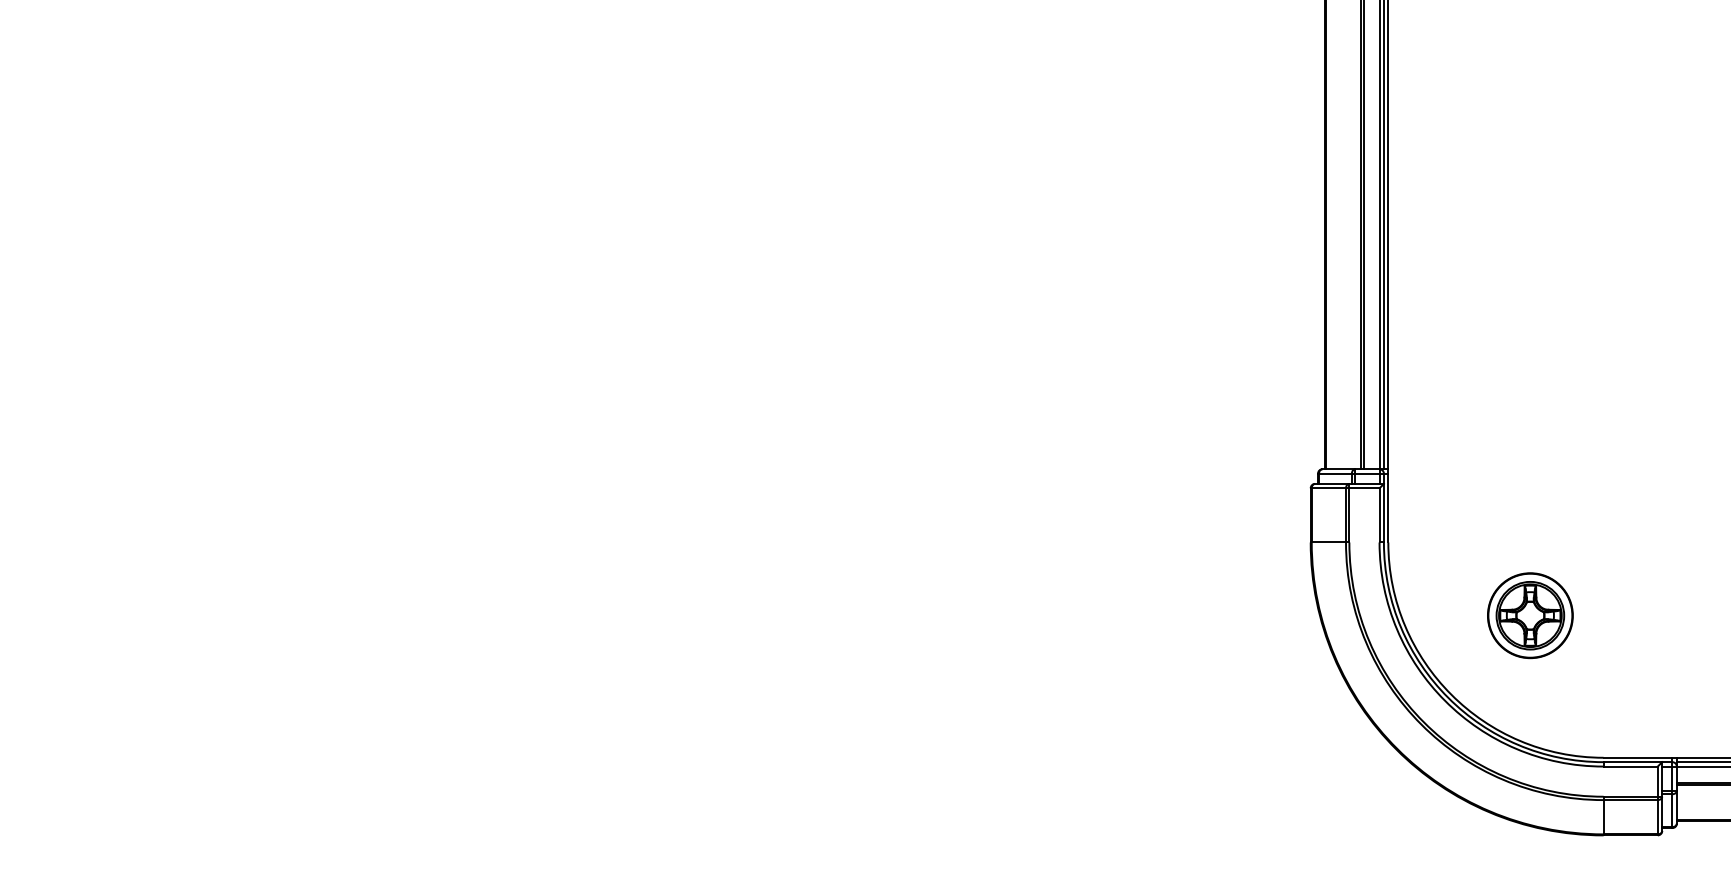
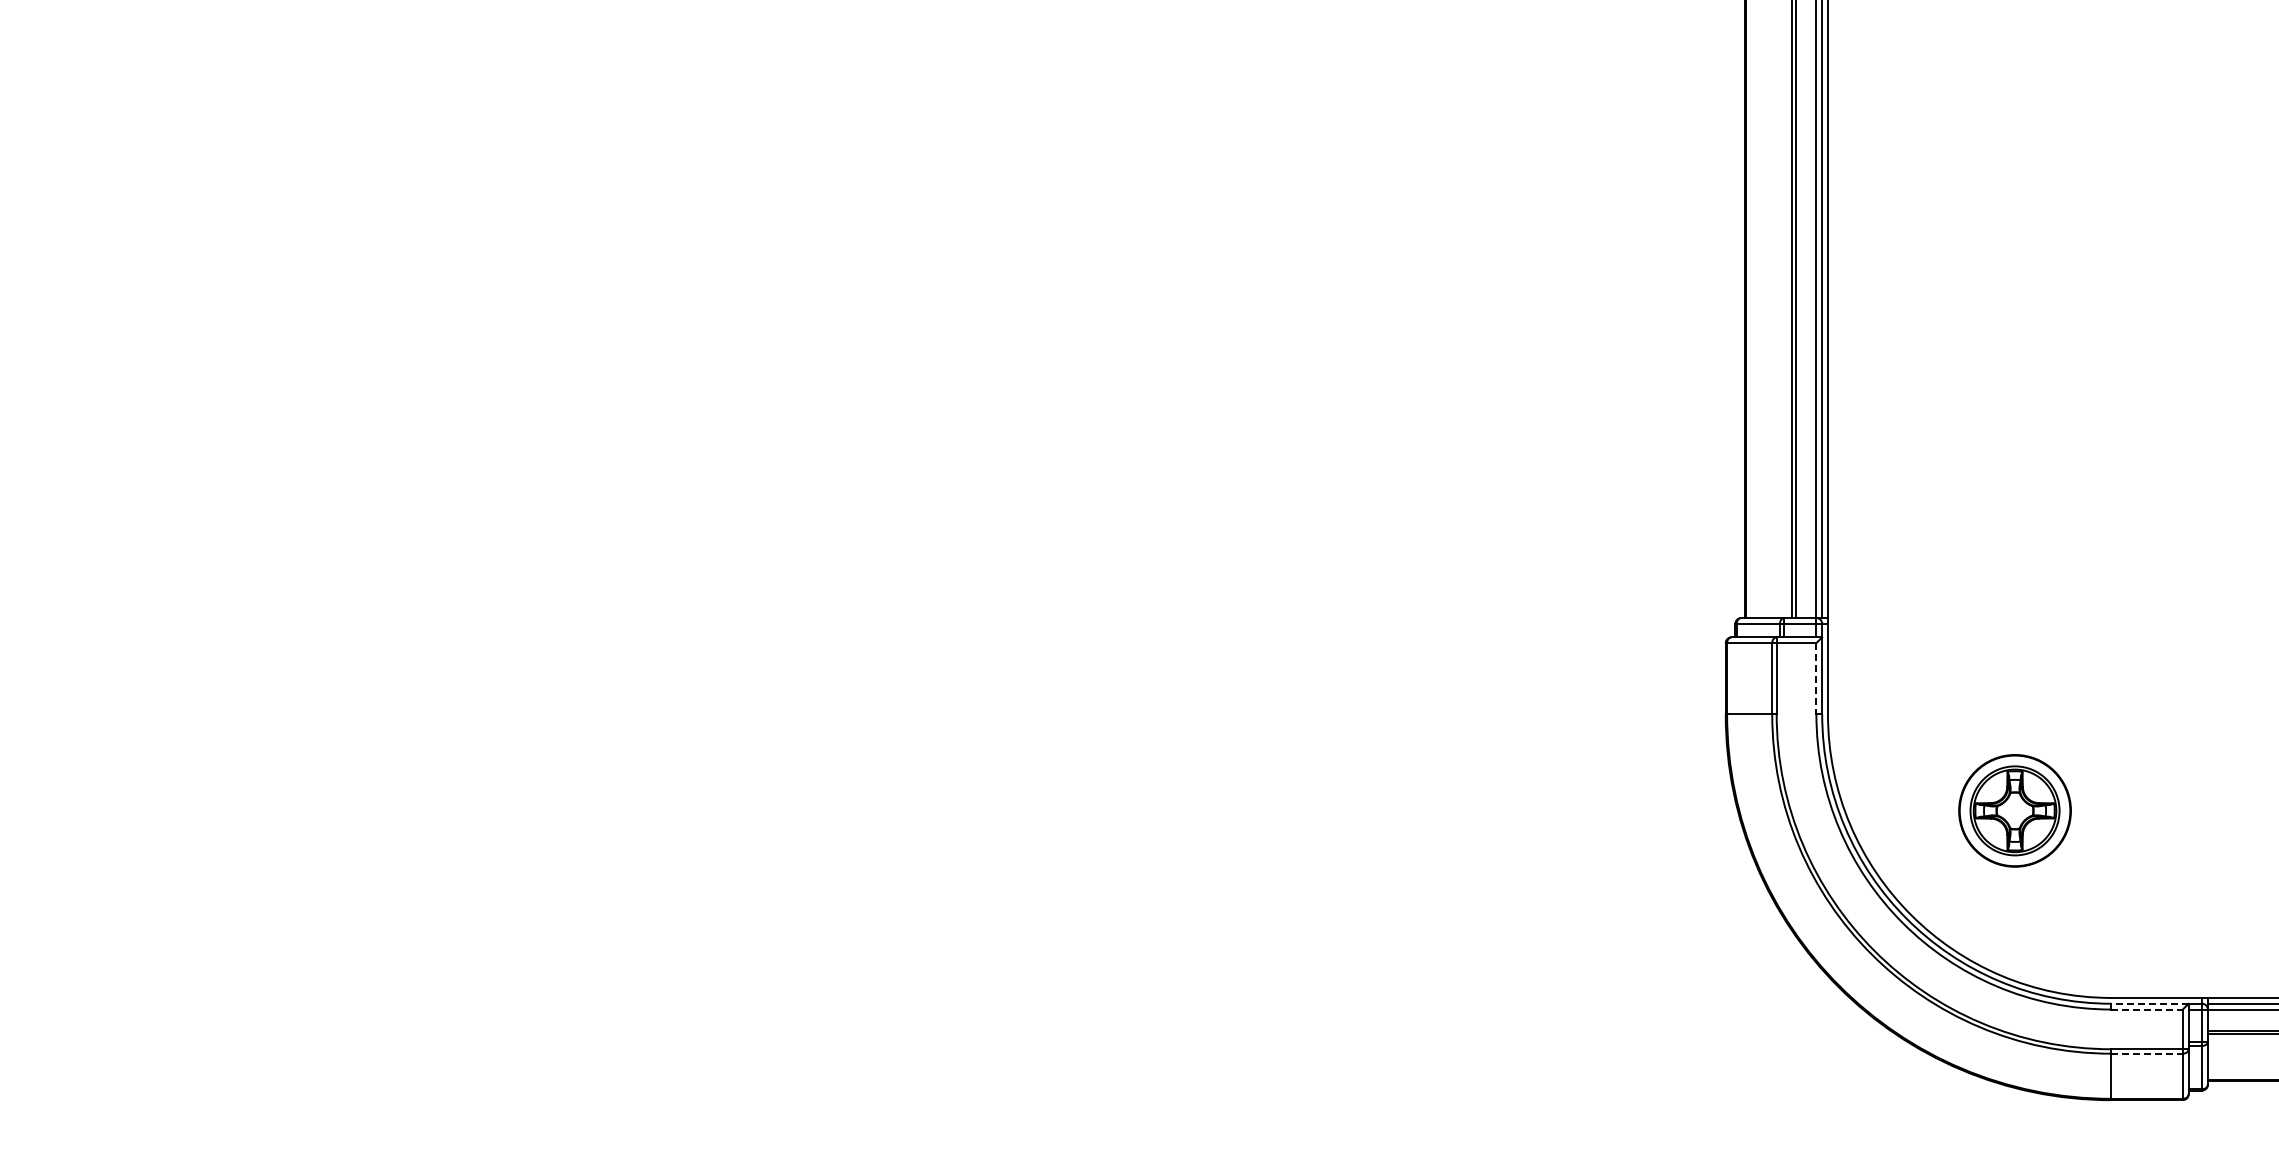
line: (1379, 515) -> (1816, 678), solid -> dashed
line: (1633, 761) -> (2150, 1003), solid -> dashed
line: (1630, 766) -> (2147, 1009), solid -> dashed
line: (1630, 799) -> (2147, 1053), solid -> dashed

